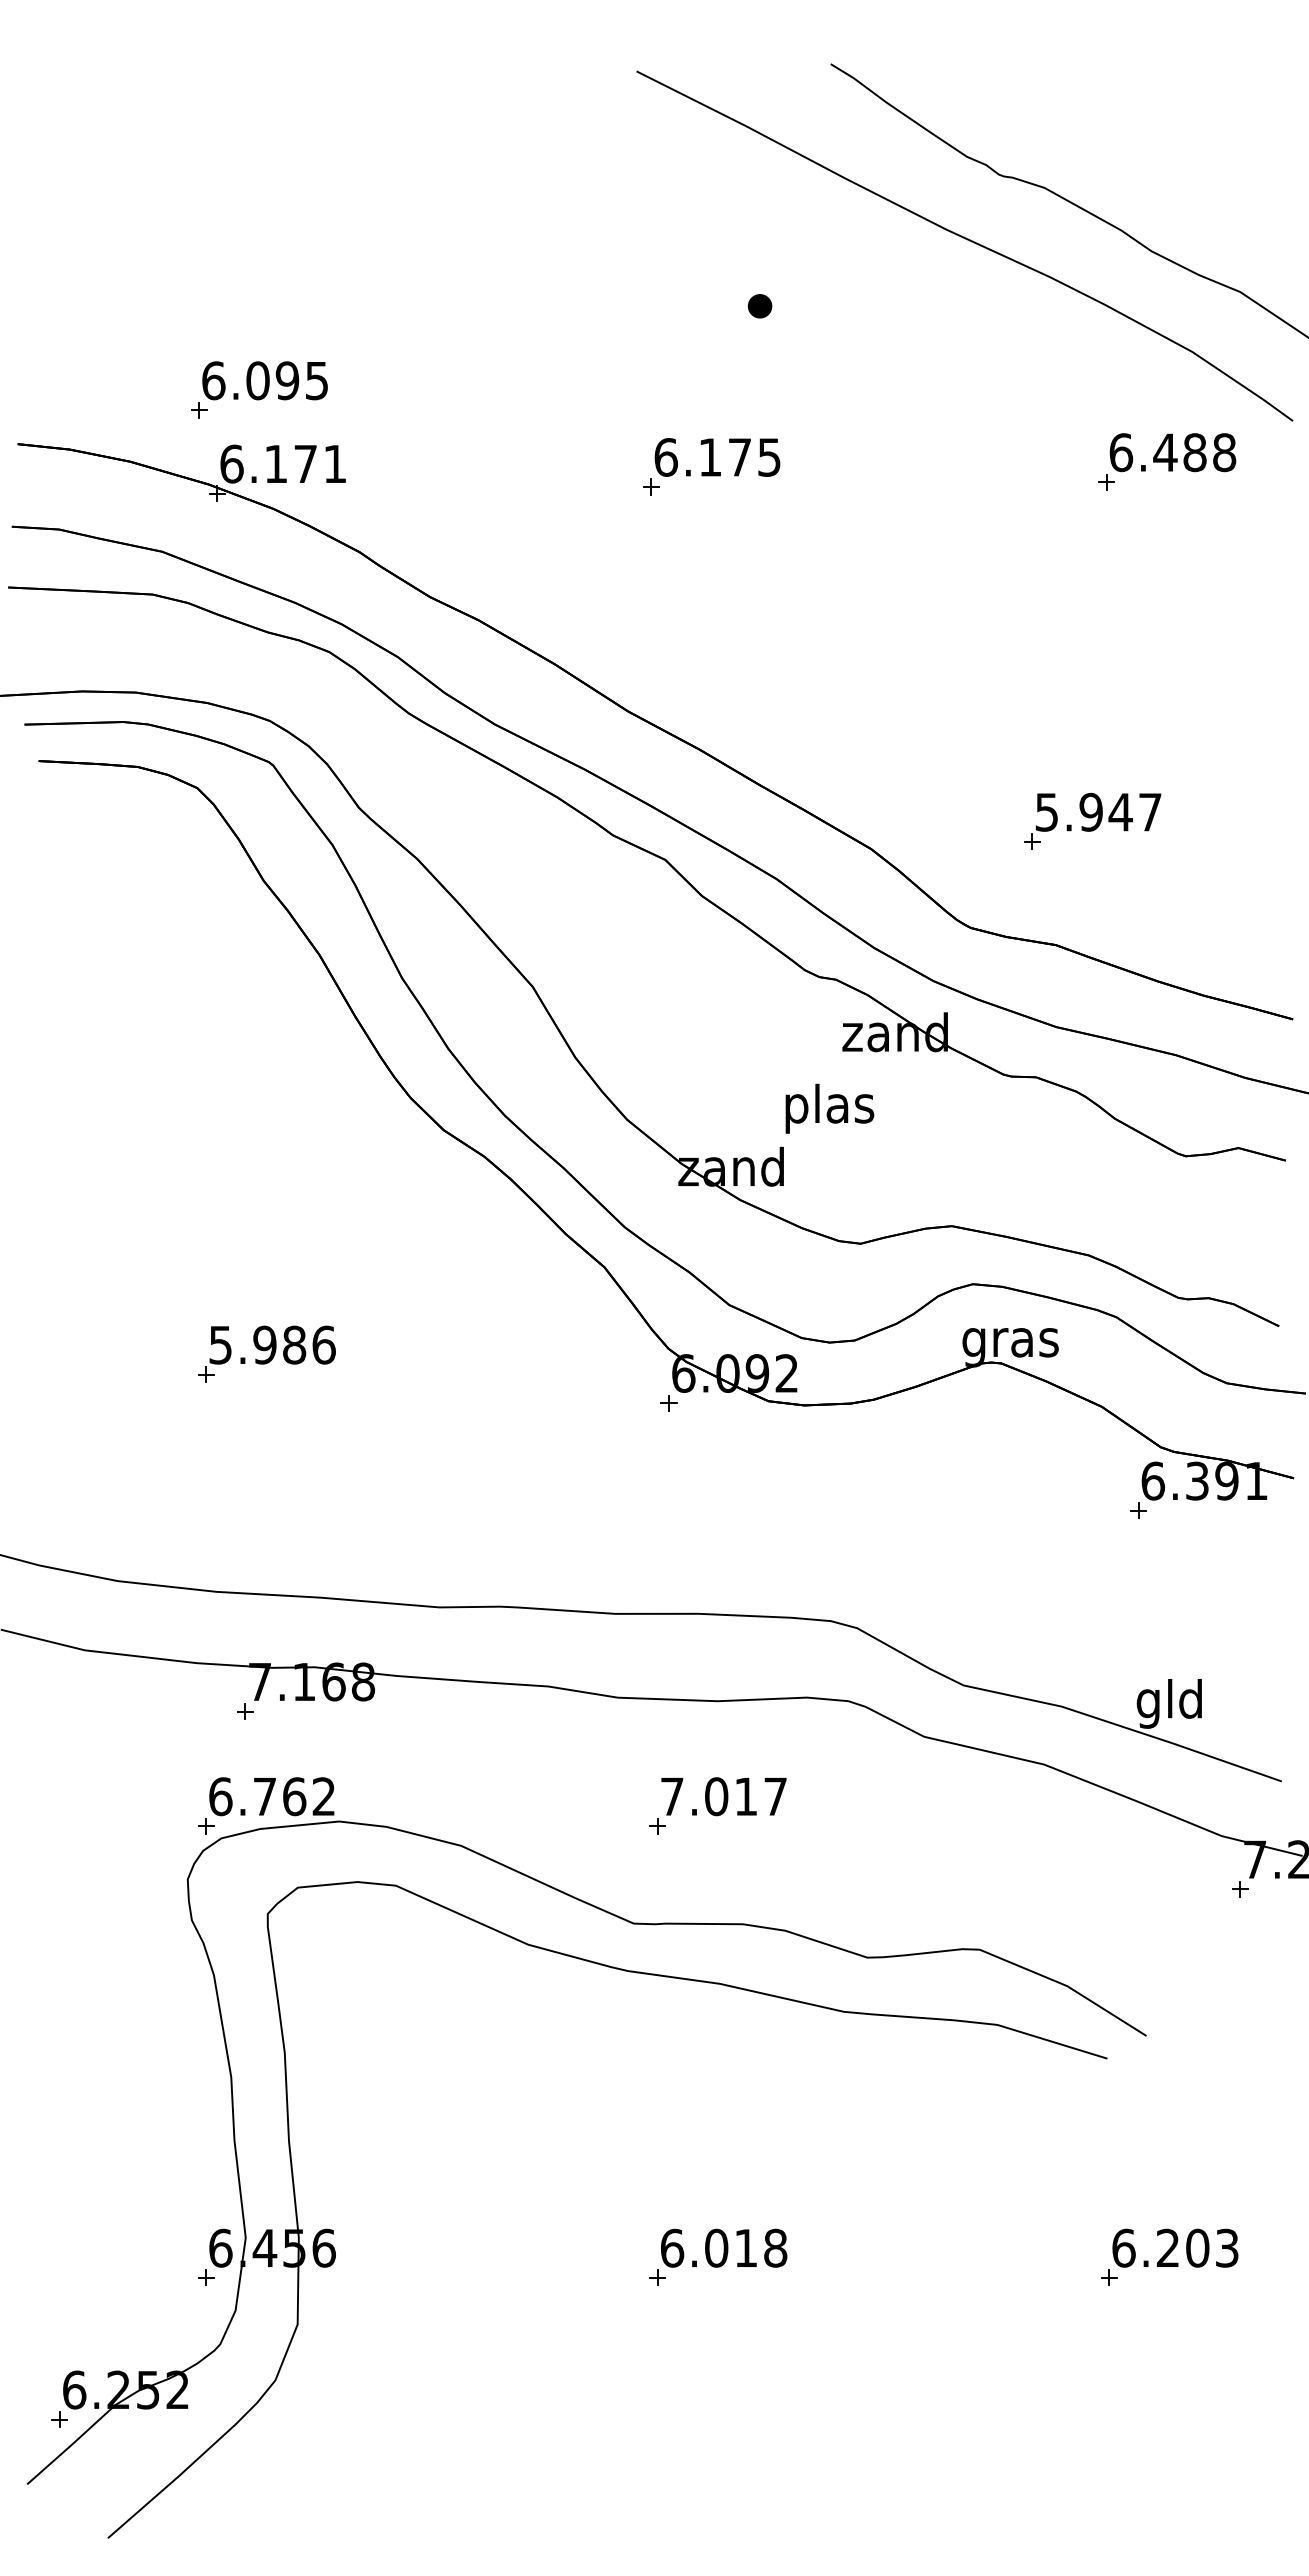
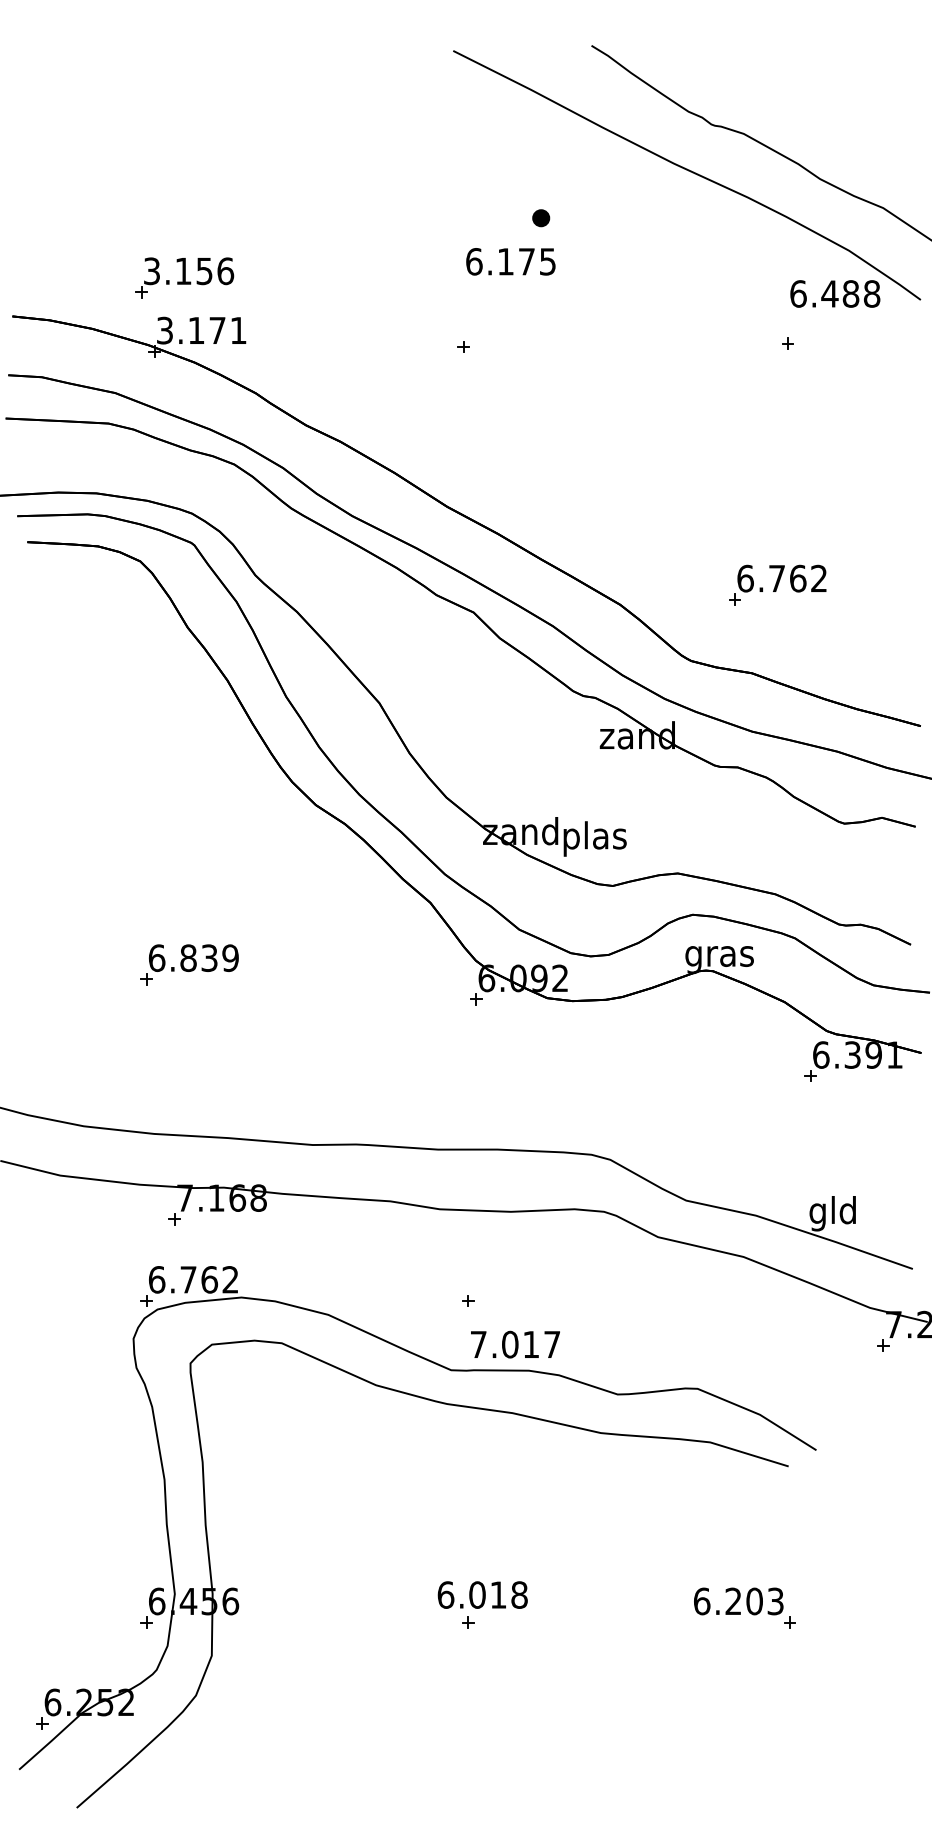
text: (265, 380) -> (188, 271), 6.095 -> 3.156
text: (1172, 452) -> (834, 293), moved
text: (717, 457) -> (510, 261), moved
text: (231, 463) -> (164, 330), 6.171 -> 3.171
text: (1098, 811) -> (782, 578), 5.947 -> 6.762
text: (829, 1108) -> (594, 838), moved
text: (272, 1344) -> (193, 957), 5.986 -> 6.839
text: (723, 1796) -> (515, 1344), moved
text: (724, 2247) -> (483, 1594), moved
text: (1175, 2247) -> (738, 1600), moved

